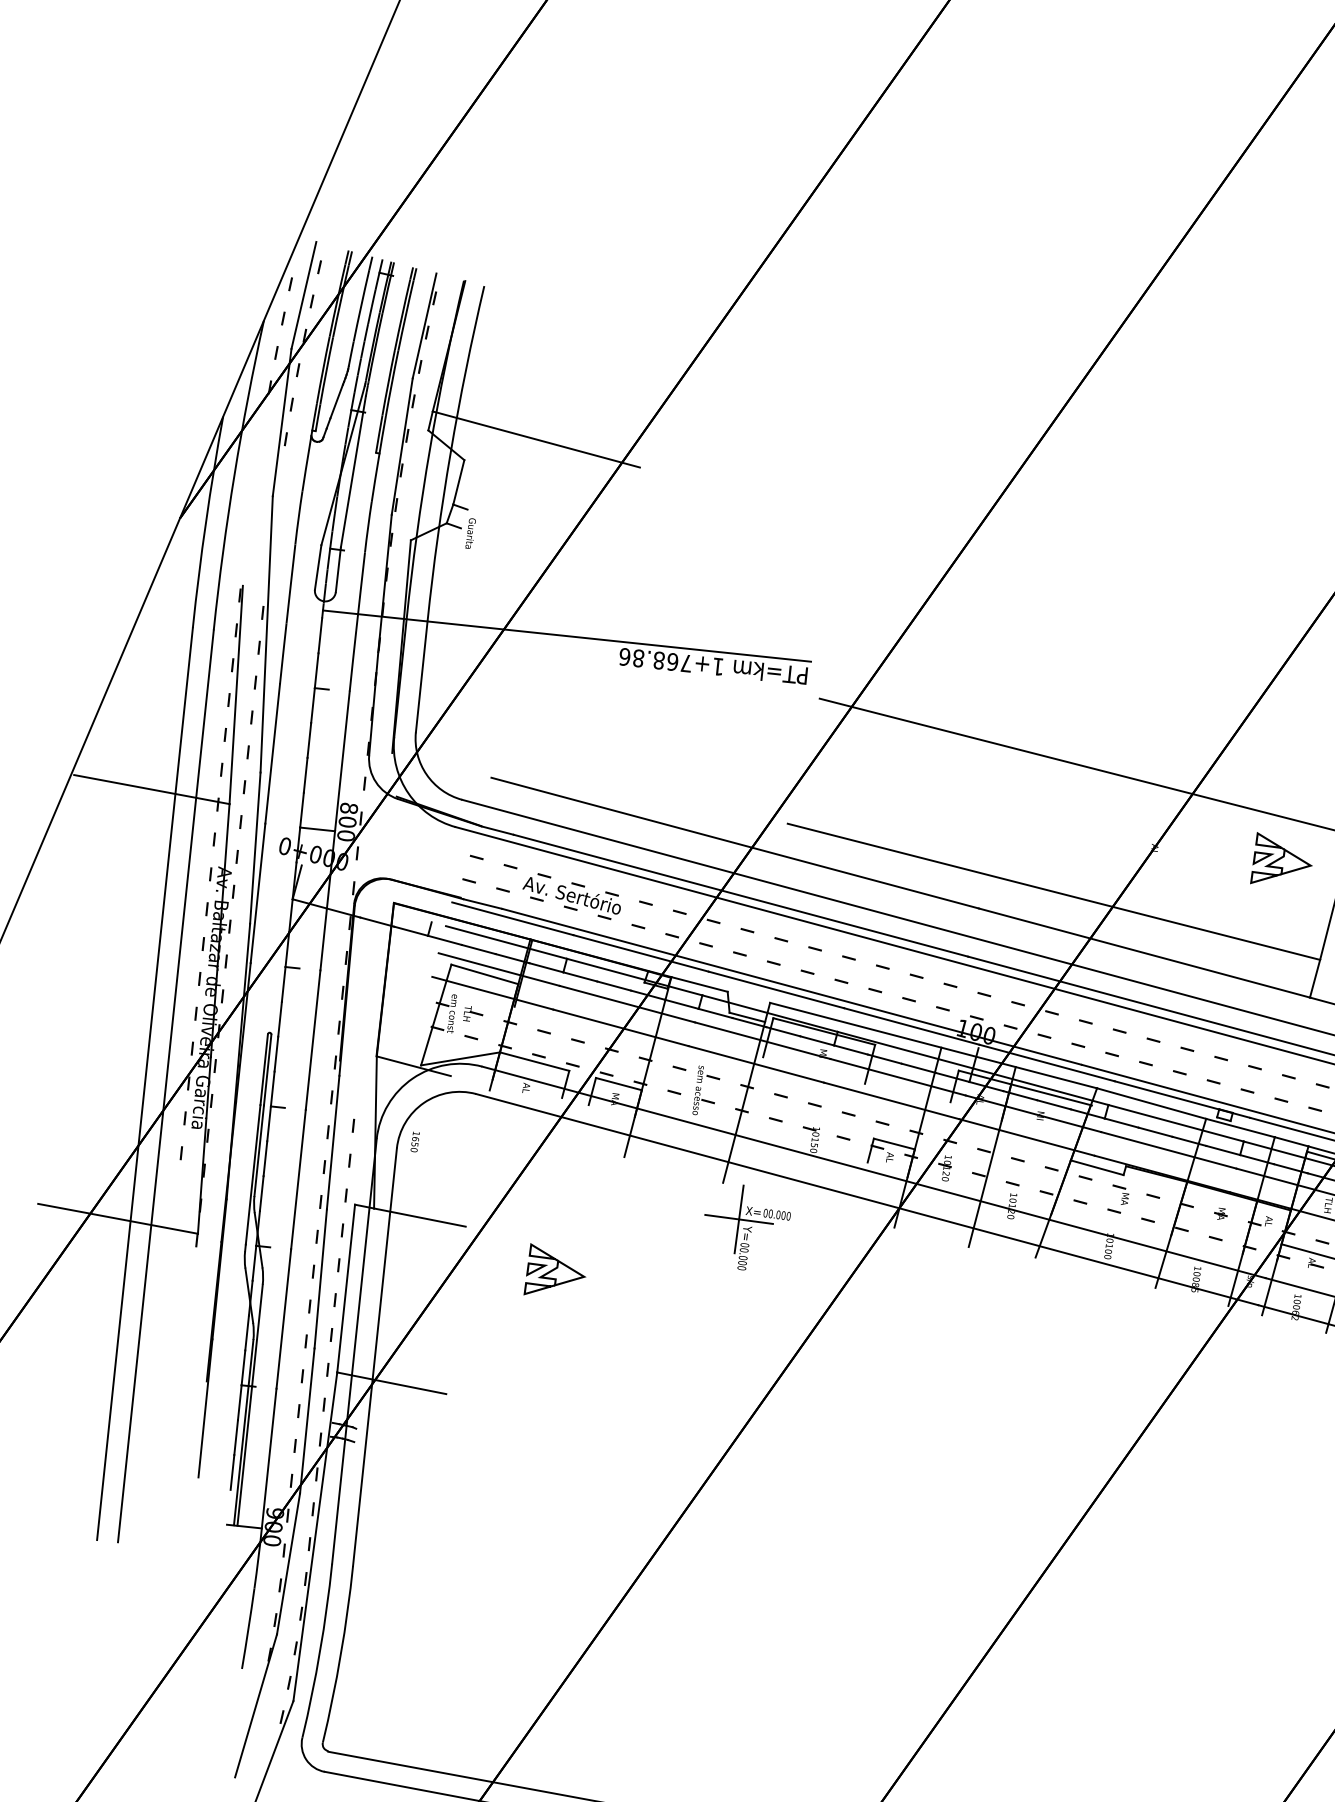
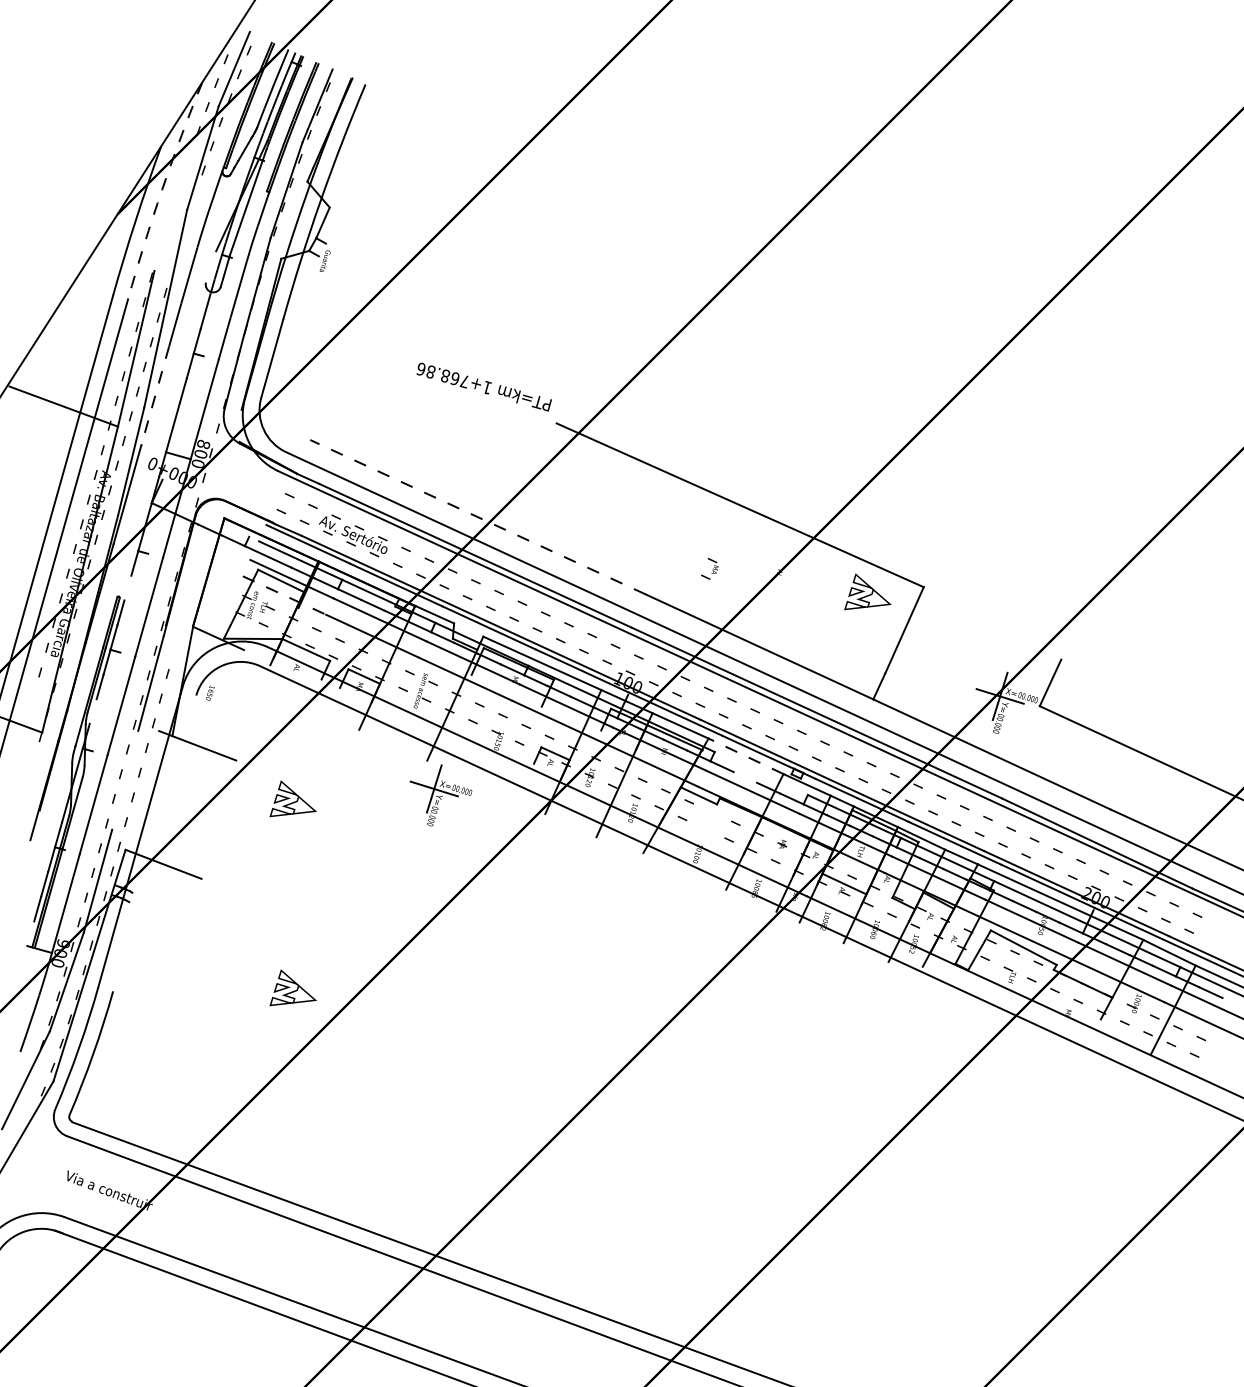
line: (535, 439) -> (383, 201), removed
arc: (234, 474) -> (162, 189), solid -> dashed
line: (318, 566) -> (211, 266), removed
line: (566, 635) -> (381, 346), removed
line: (273, 754) -> (155, 396), solid -> dashed
line: (734, 843) -> (477, 517), solid -> dashed
line: (1053, 891) -> (701, 591), removed
line: (492, 993) -> (284, 595), solid -> dashed
line: (279, 1018) -> (127, 587), removed
line: (1150, 1103) -> (745, 756), solid -> dashed
line: (1175, 1123) -> (760, 773), removed
line: (1155, 1132) -> (745, 777), removed
line: (260, 1193) -> (92, 711), removed
text: (1117, 1198) -> (709, 568), moved
line: (320, 1277) -> (125, 779), removed
line: (346, 1288) -> (142, 790), removed
line: (374, 1357) -> (154, 843), removed
line: (204, 1408) -> (25, 859), removed
part: (593, 1519) -> (292, 987), added

